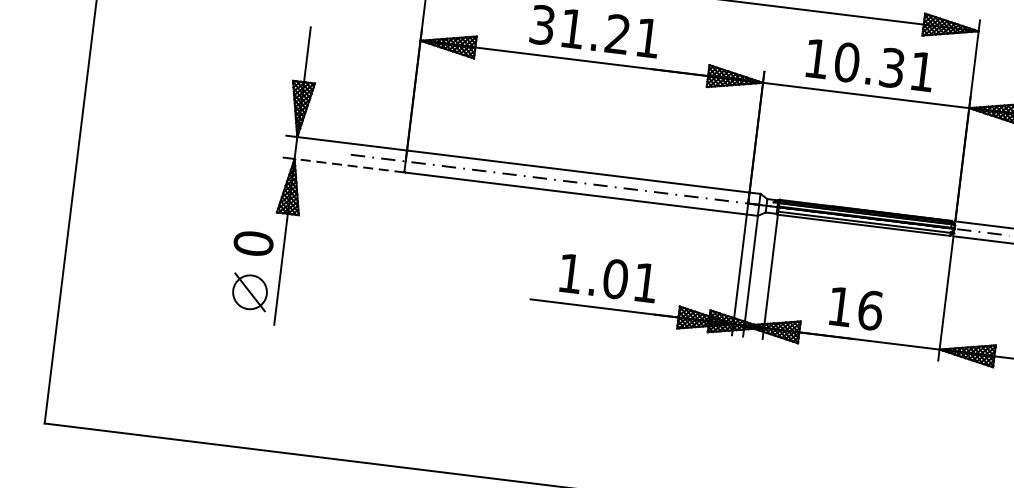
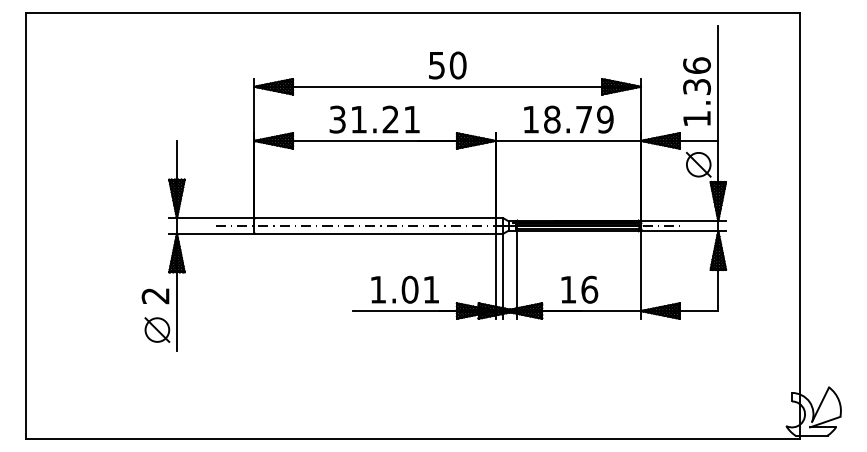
text: (884, 66) -> (578, 119), 10.31 -> 18.79
line: (349, 165) -> (215, 233), dashed -> solid
text: (253, 242) -> (155, 295), 0 -> 2

